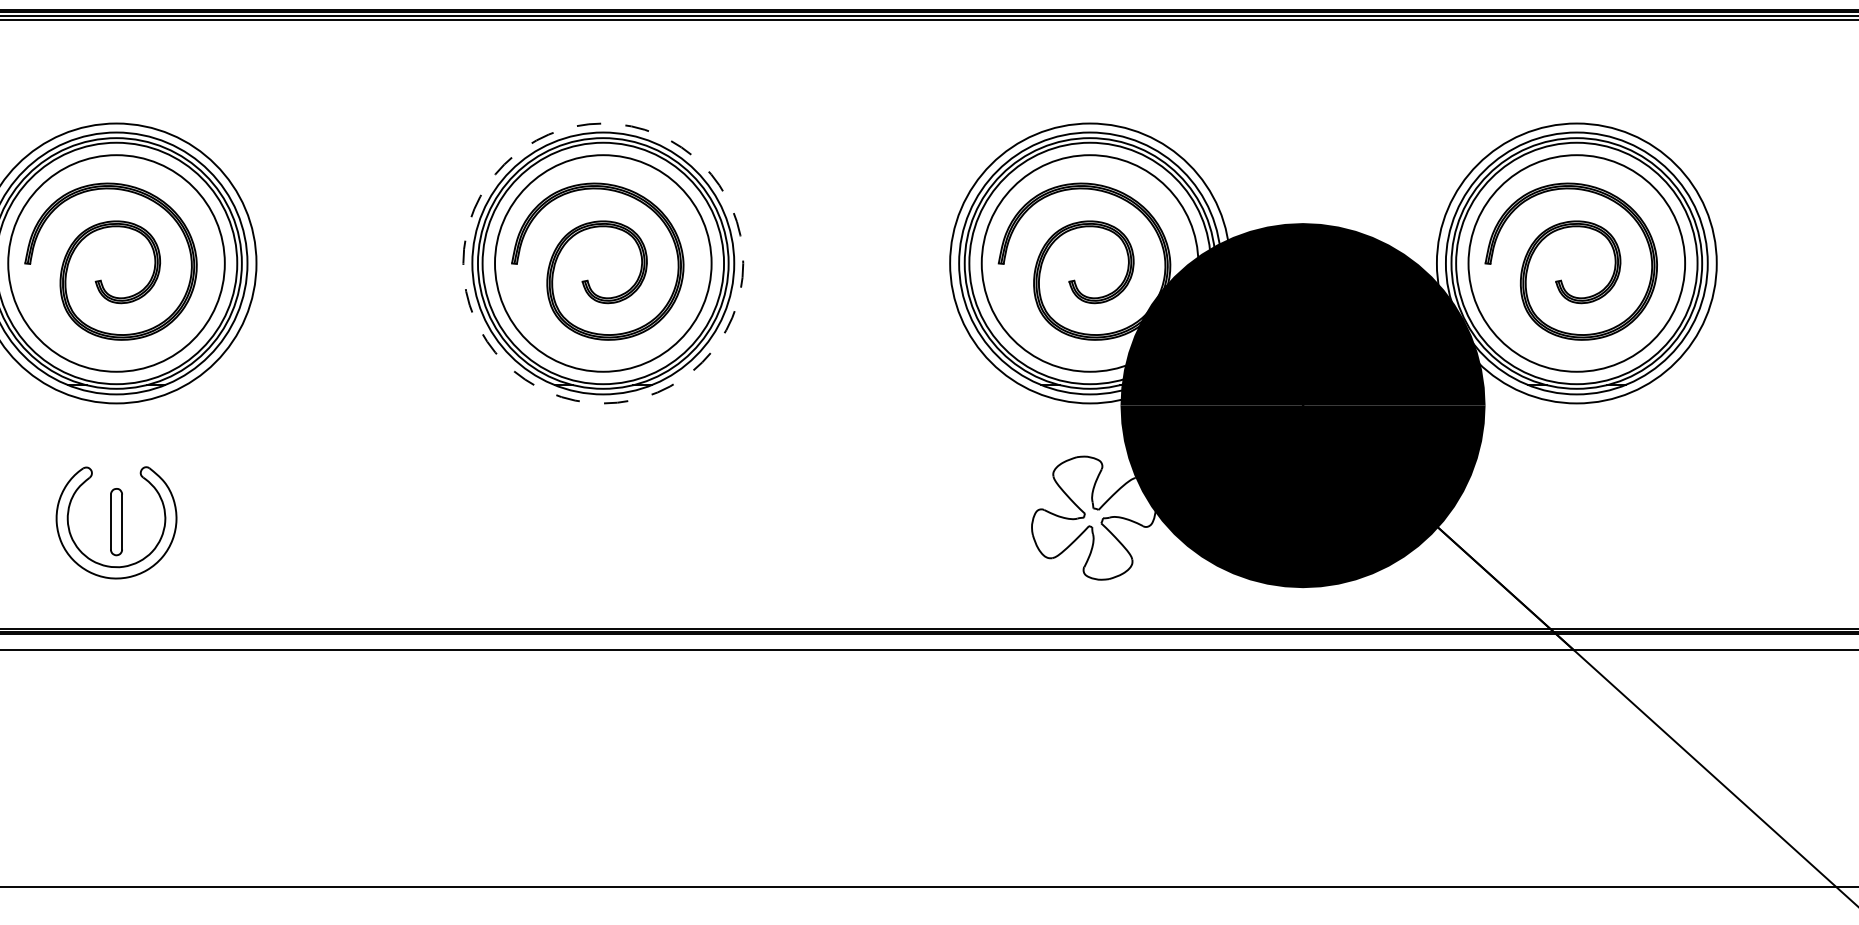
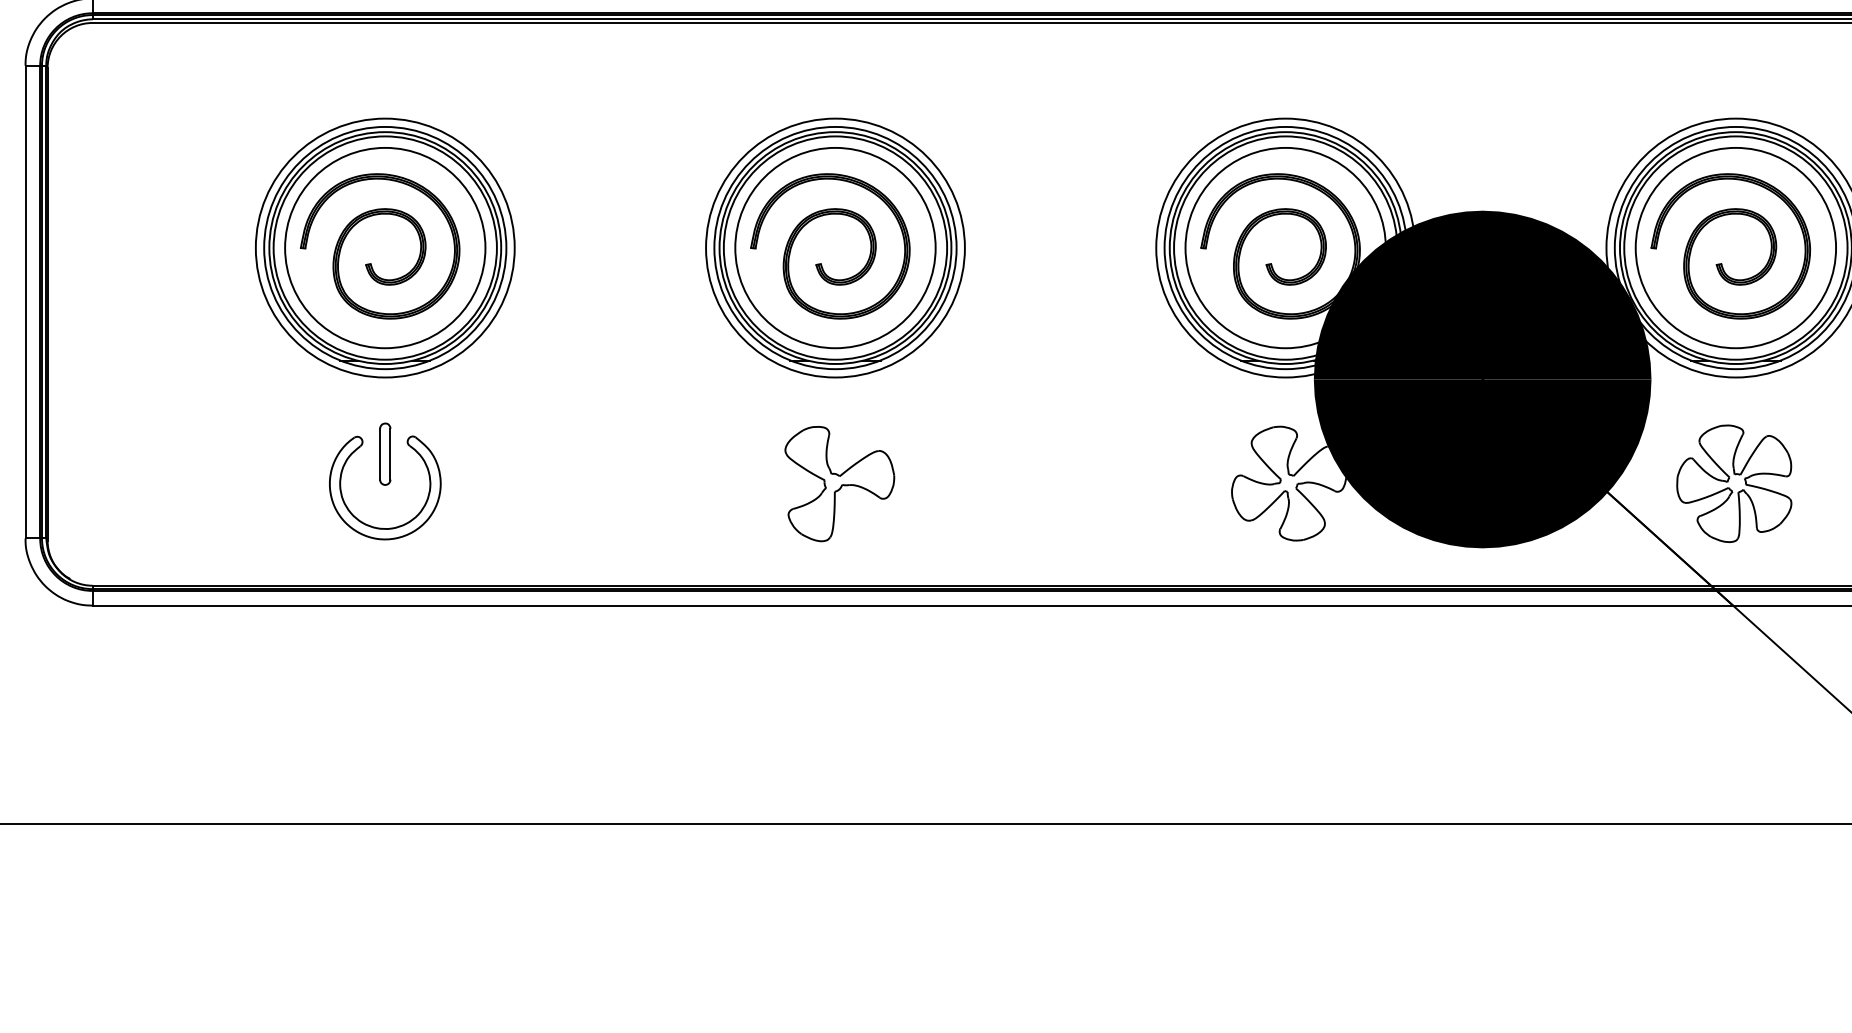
circle: (603, 262) -> (835, 247), dashed -> solid
part: (1575, 518) -> (1734, 483), added
part: (607, 519) -> (839, 484), added
part: (116, 521) -> (385, 453), moved

